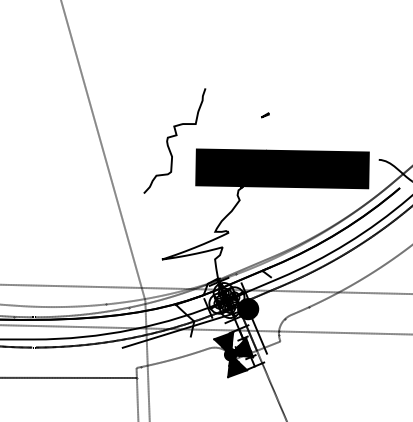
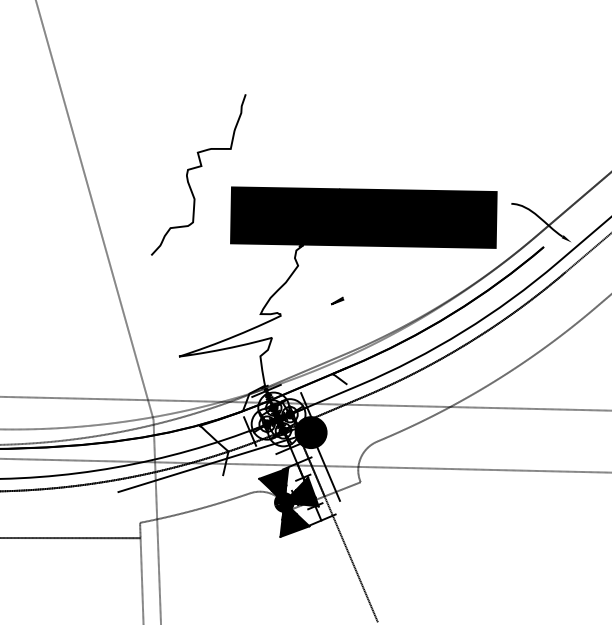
curve: (265, 115) -> (337, 301), moved

